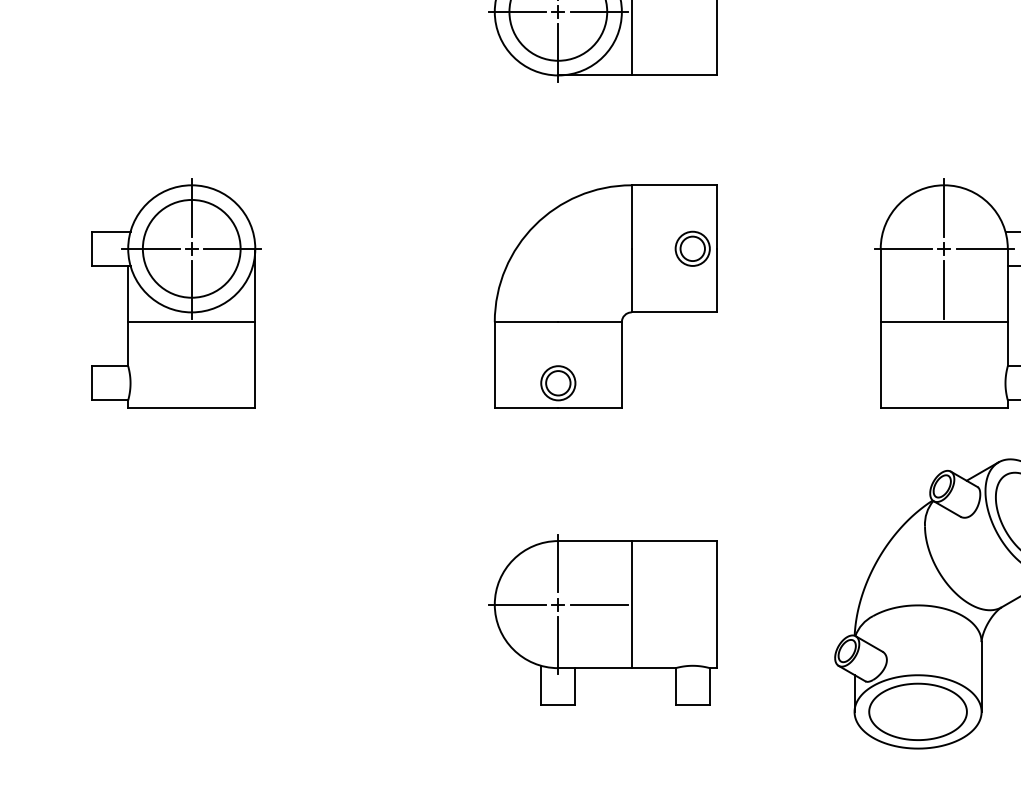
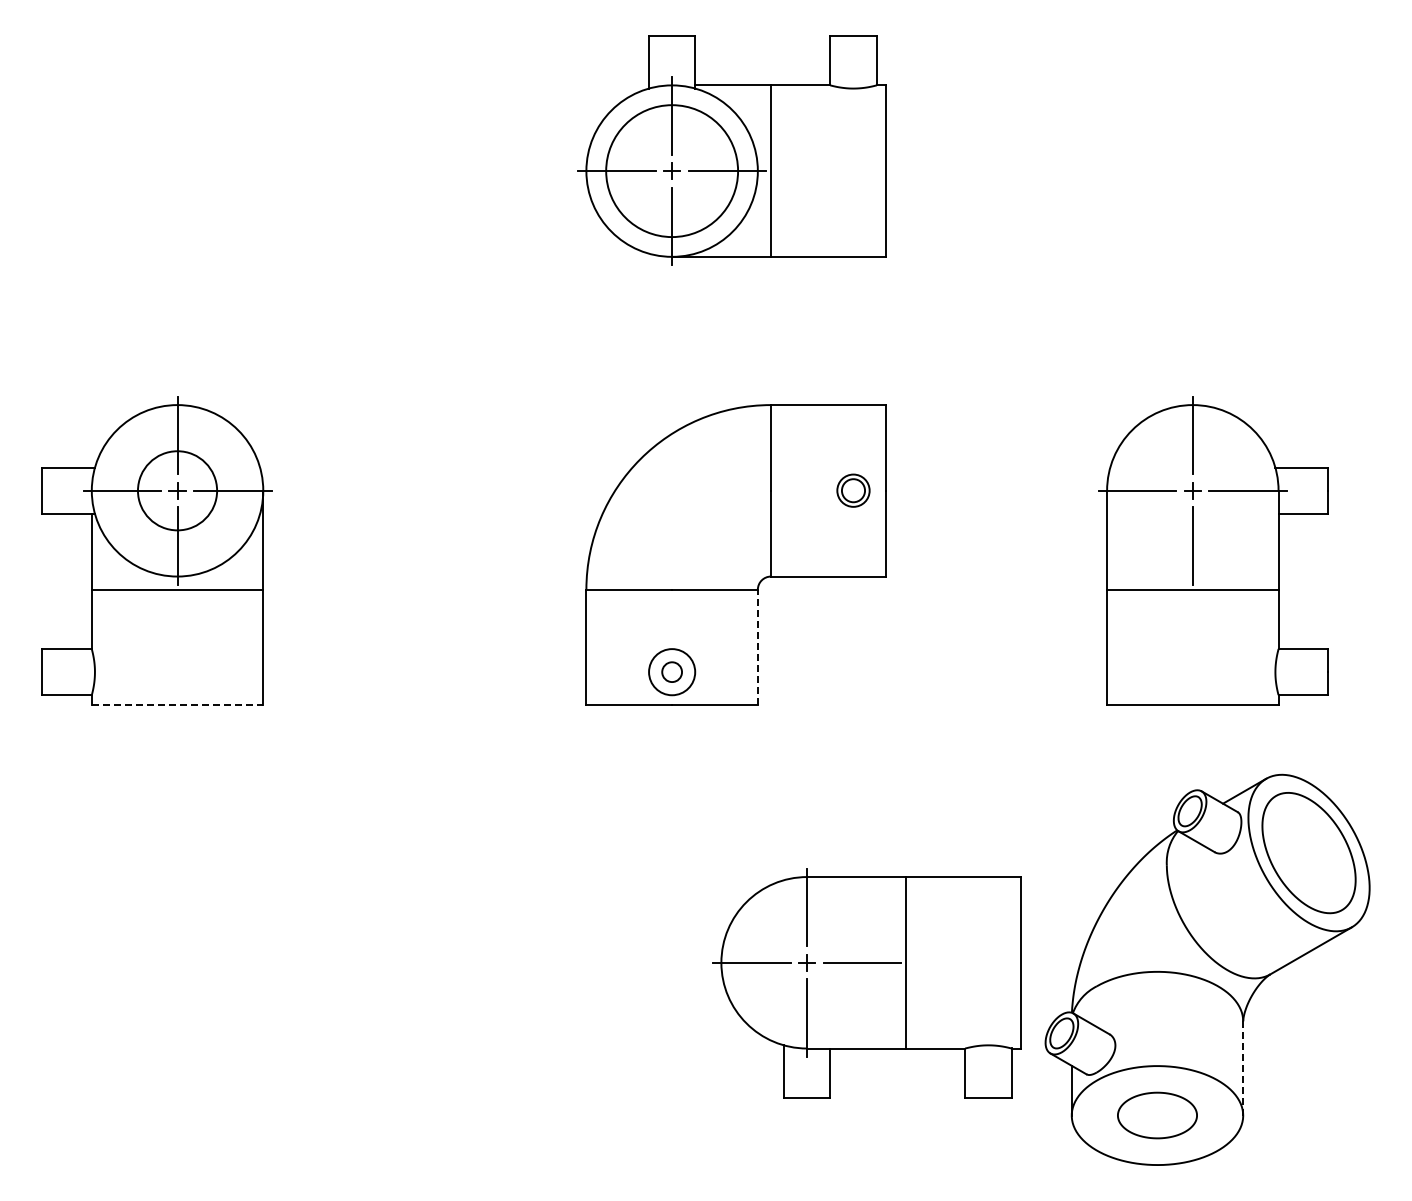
circle: (191, 248) -> (177, 490), size x0.6
part: (692, 248) -> (853, 490), size x0.7
line: (621, 364) -> (757, 647), solid -> dashed
circle: (557, 382) -> (671, 671), size x0.6
line: (191, 407) -> (177, 705), solid -> dashed
part: (602, 619) -> (866, 983), moved
line: (981, 676) -> (1243, 1067), solid -> dashed
part: (918, 711) -> (1157, 1115), size x0.6

